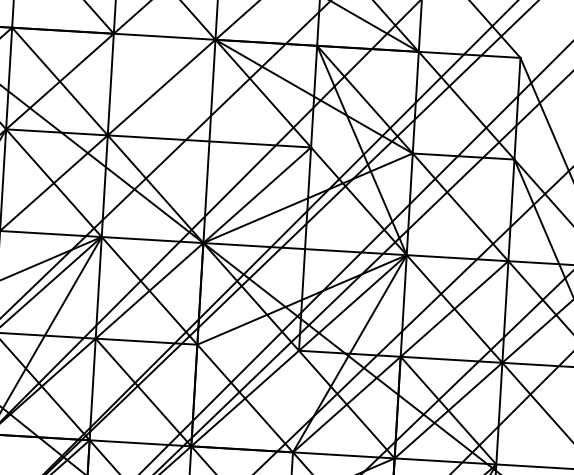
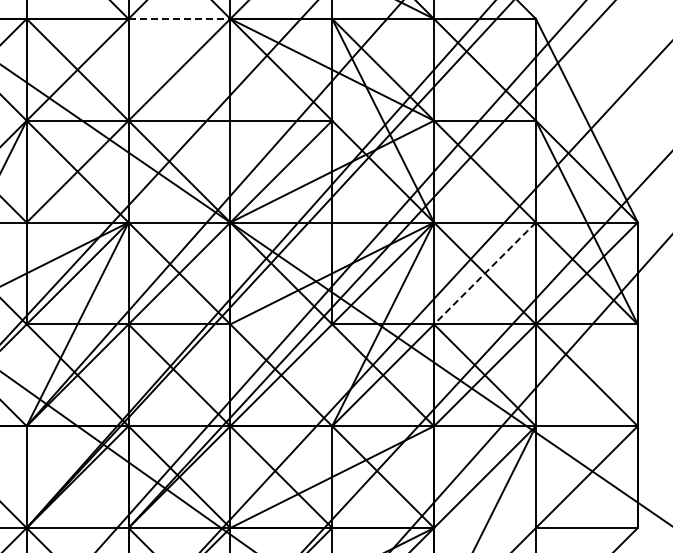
line: (164, 36) -> (179, 18), solid -> dashed
line: (454, 308) -> (484, 273), solid -> dashed

